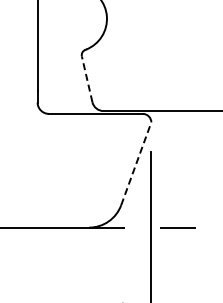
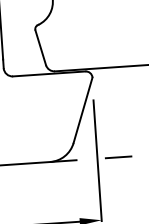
line: (87, 78) -> (40, 47), dashed -> solid
line: (136, 163) -> (83, 110), dashed -> solid

